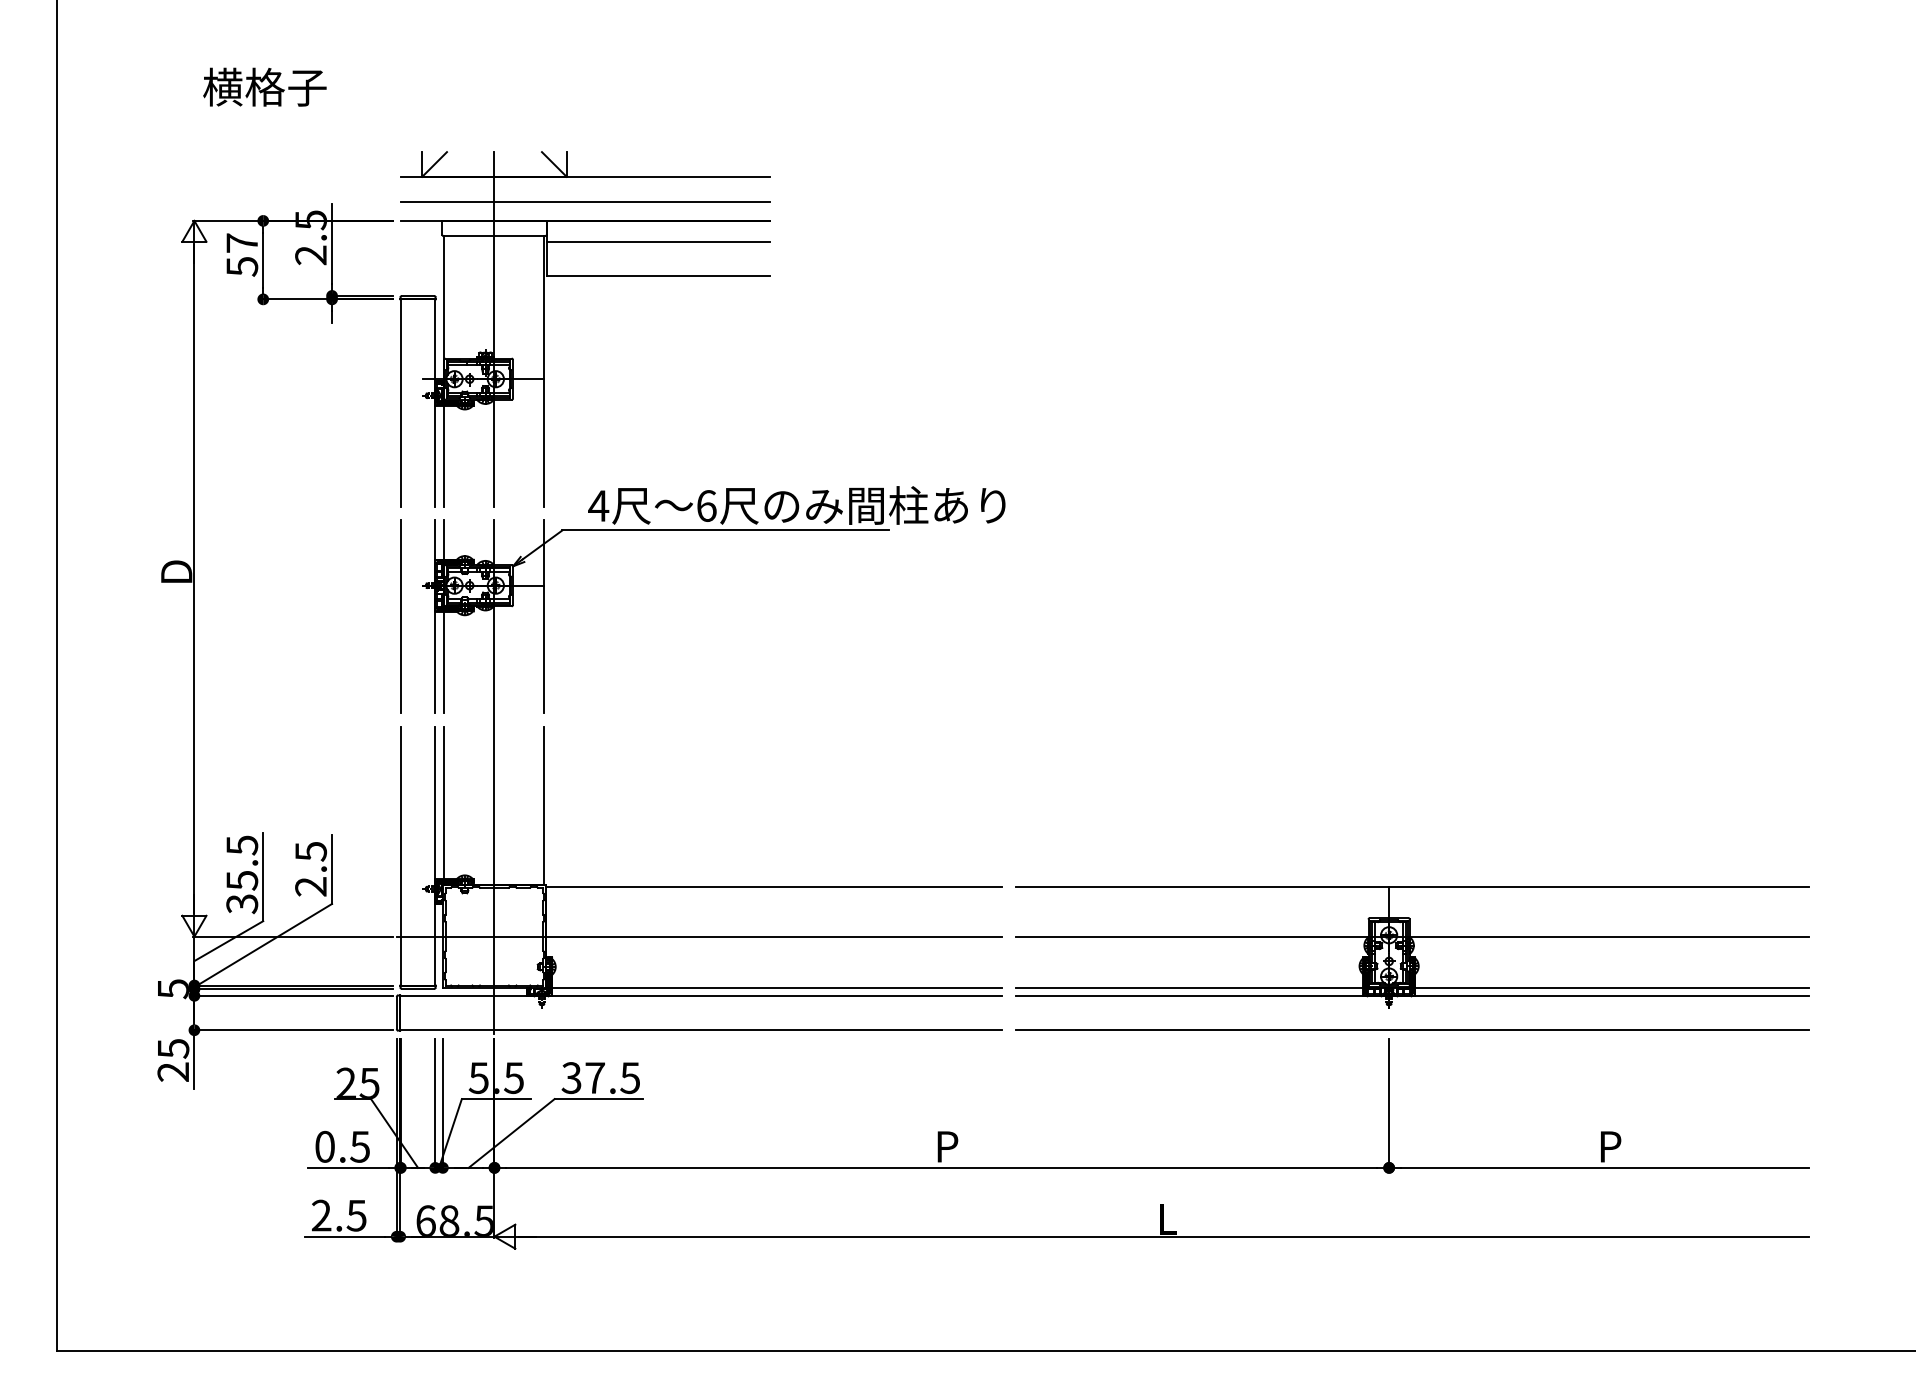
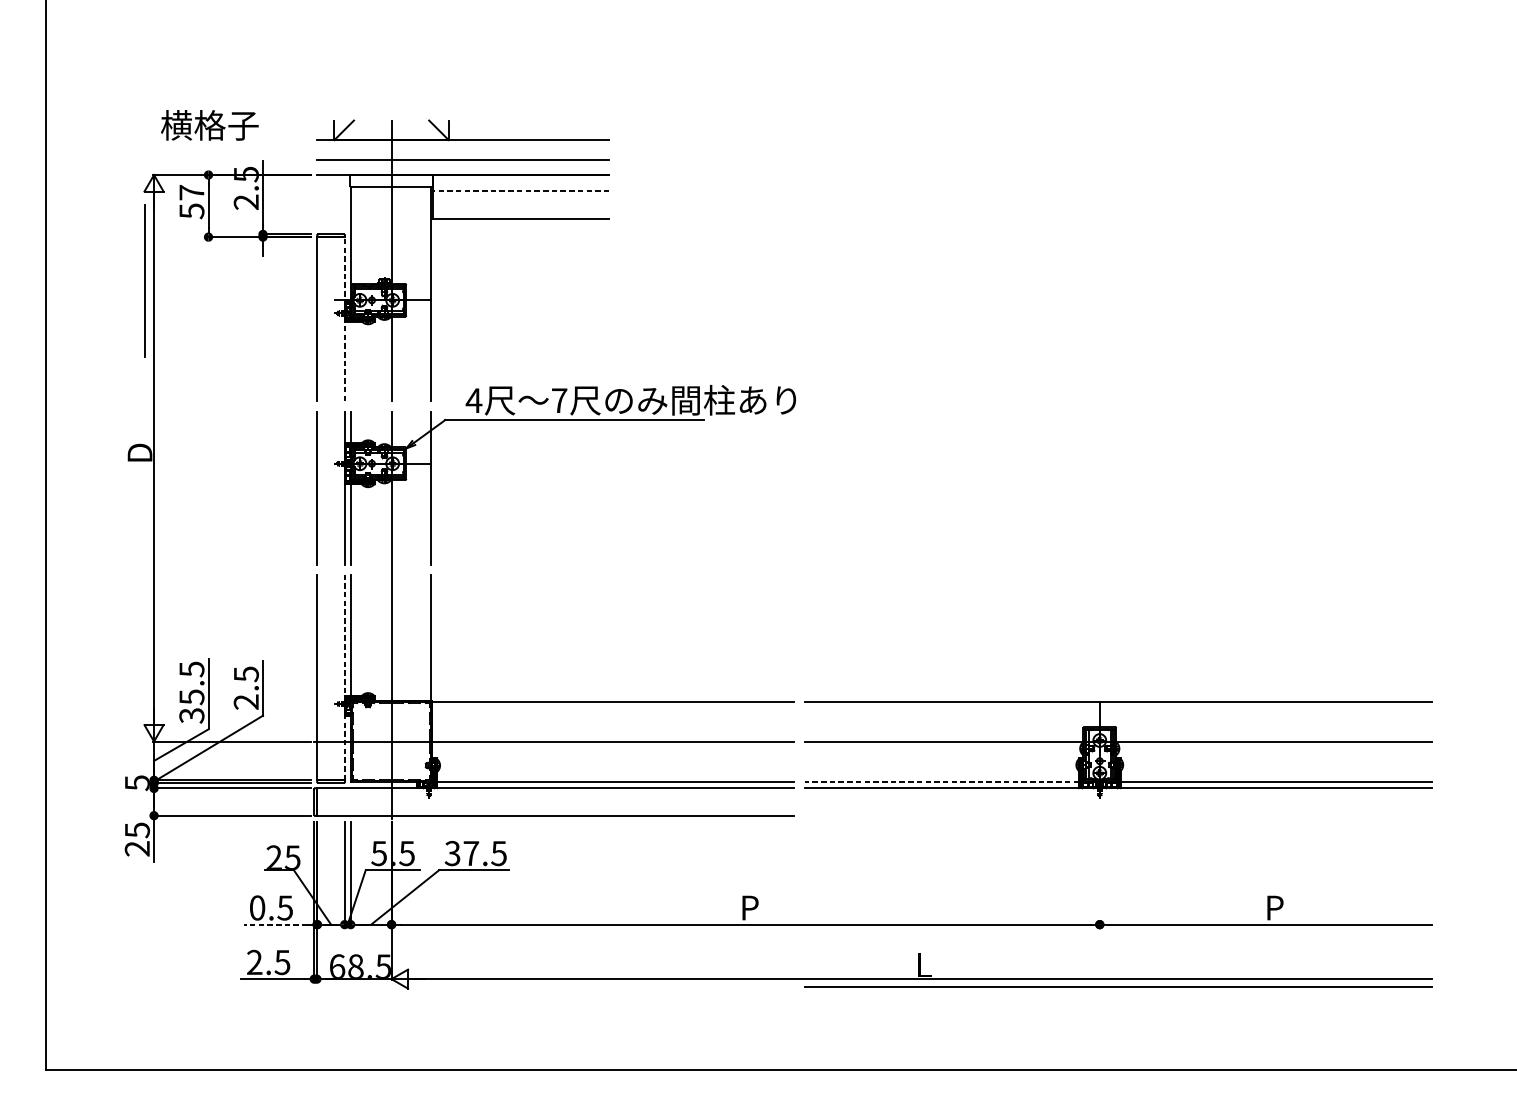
text: (264, 86) -> (209, 124), moved
line: (657, 241) -> (520, 191), solid -> dashed
line: (182, 354) -> (144, 280), added
line: (435, 402) -> (344, 318), solid -> dashed
line: (443, 456) -> (351, 361), removed
text: (706, 505) -> (559, 400), 6 -> 7
line: (435, 855) -> (344, 677), solid -> dashed
line: (1189, 987) -> (941, 781), solid -> dashed
line: (1412, 1029) -> (1118, 986), moved
line: (1389, 1103) -> (1100, 873), removed
line: (347, 1167) -> (275, 924), solid -> dashed

